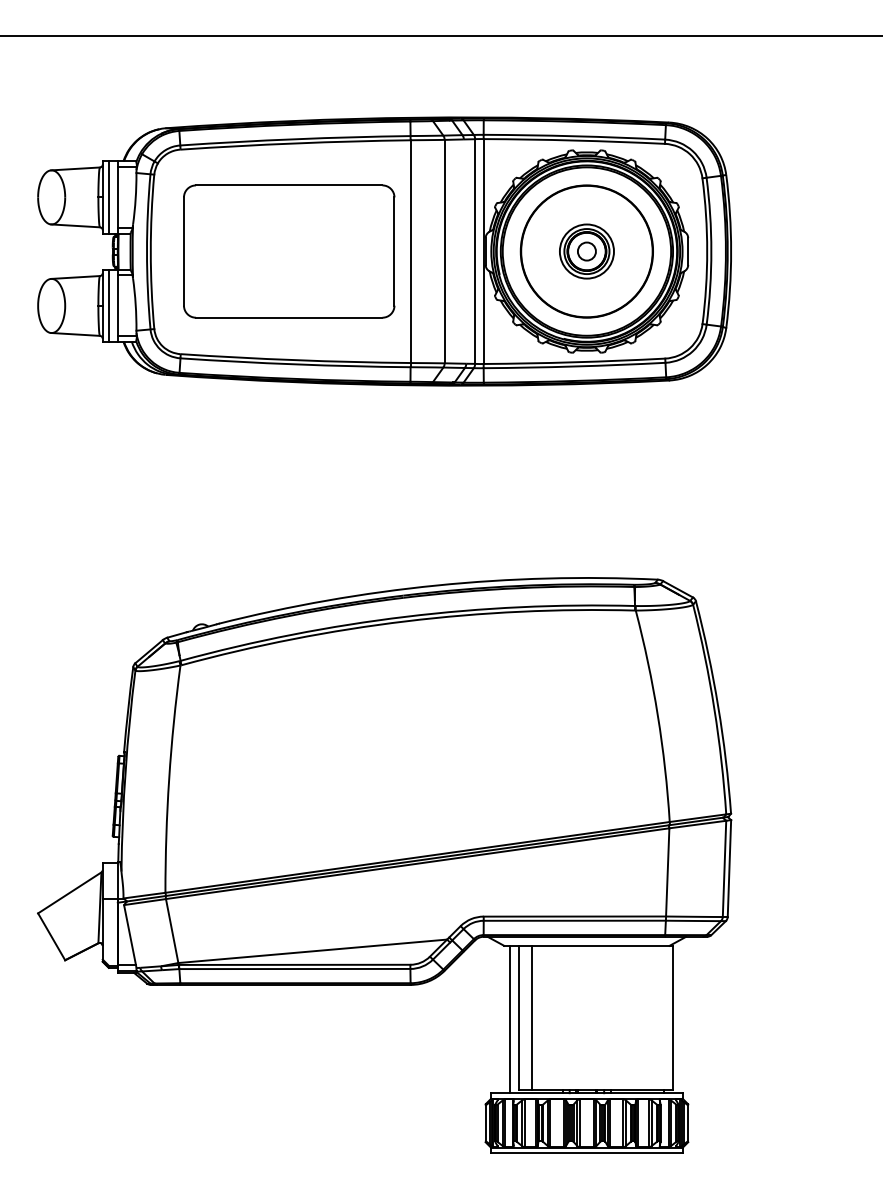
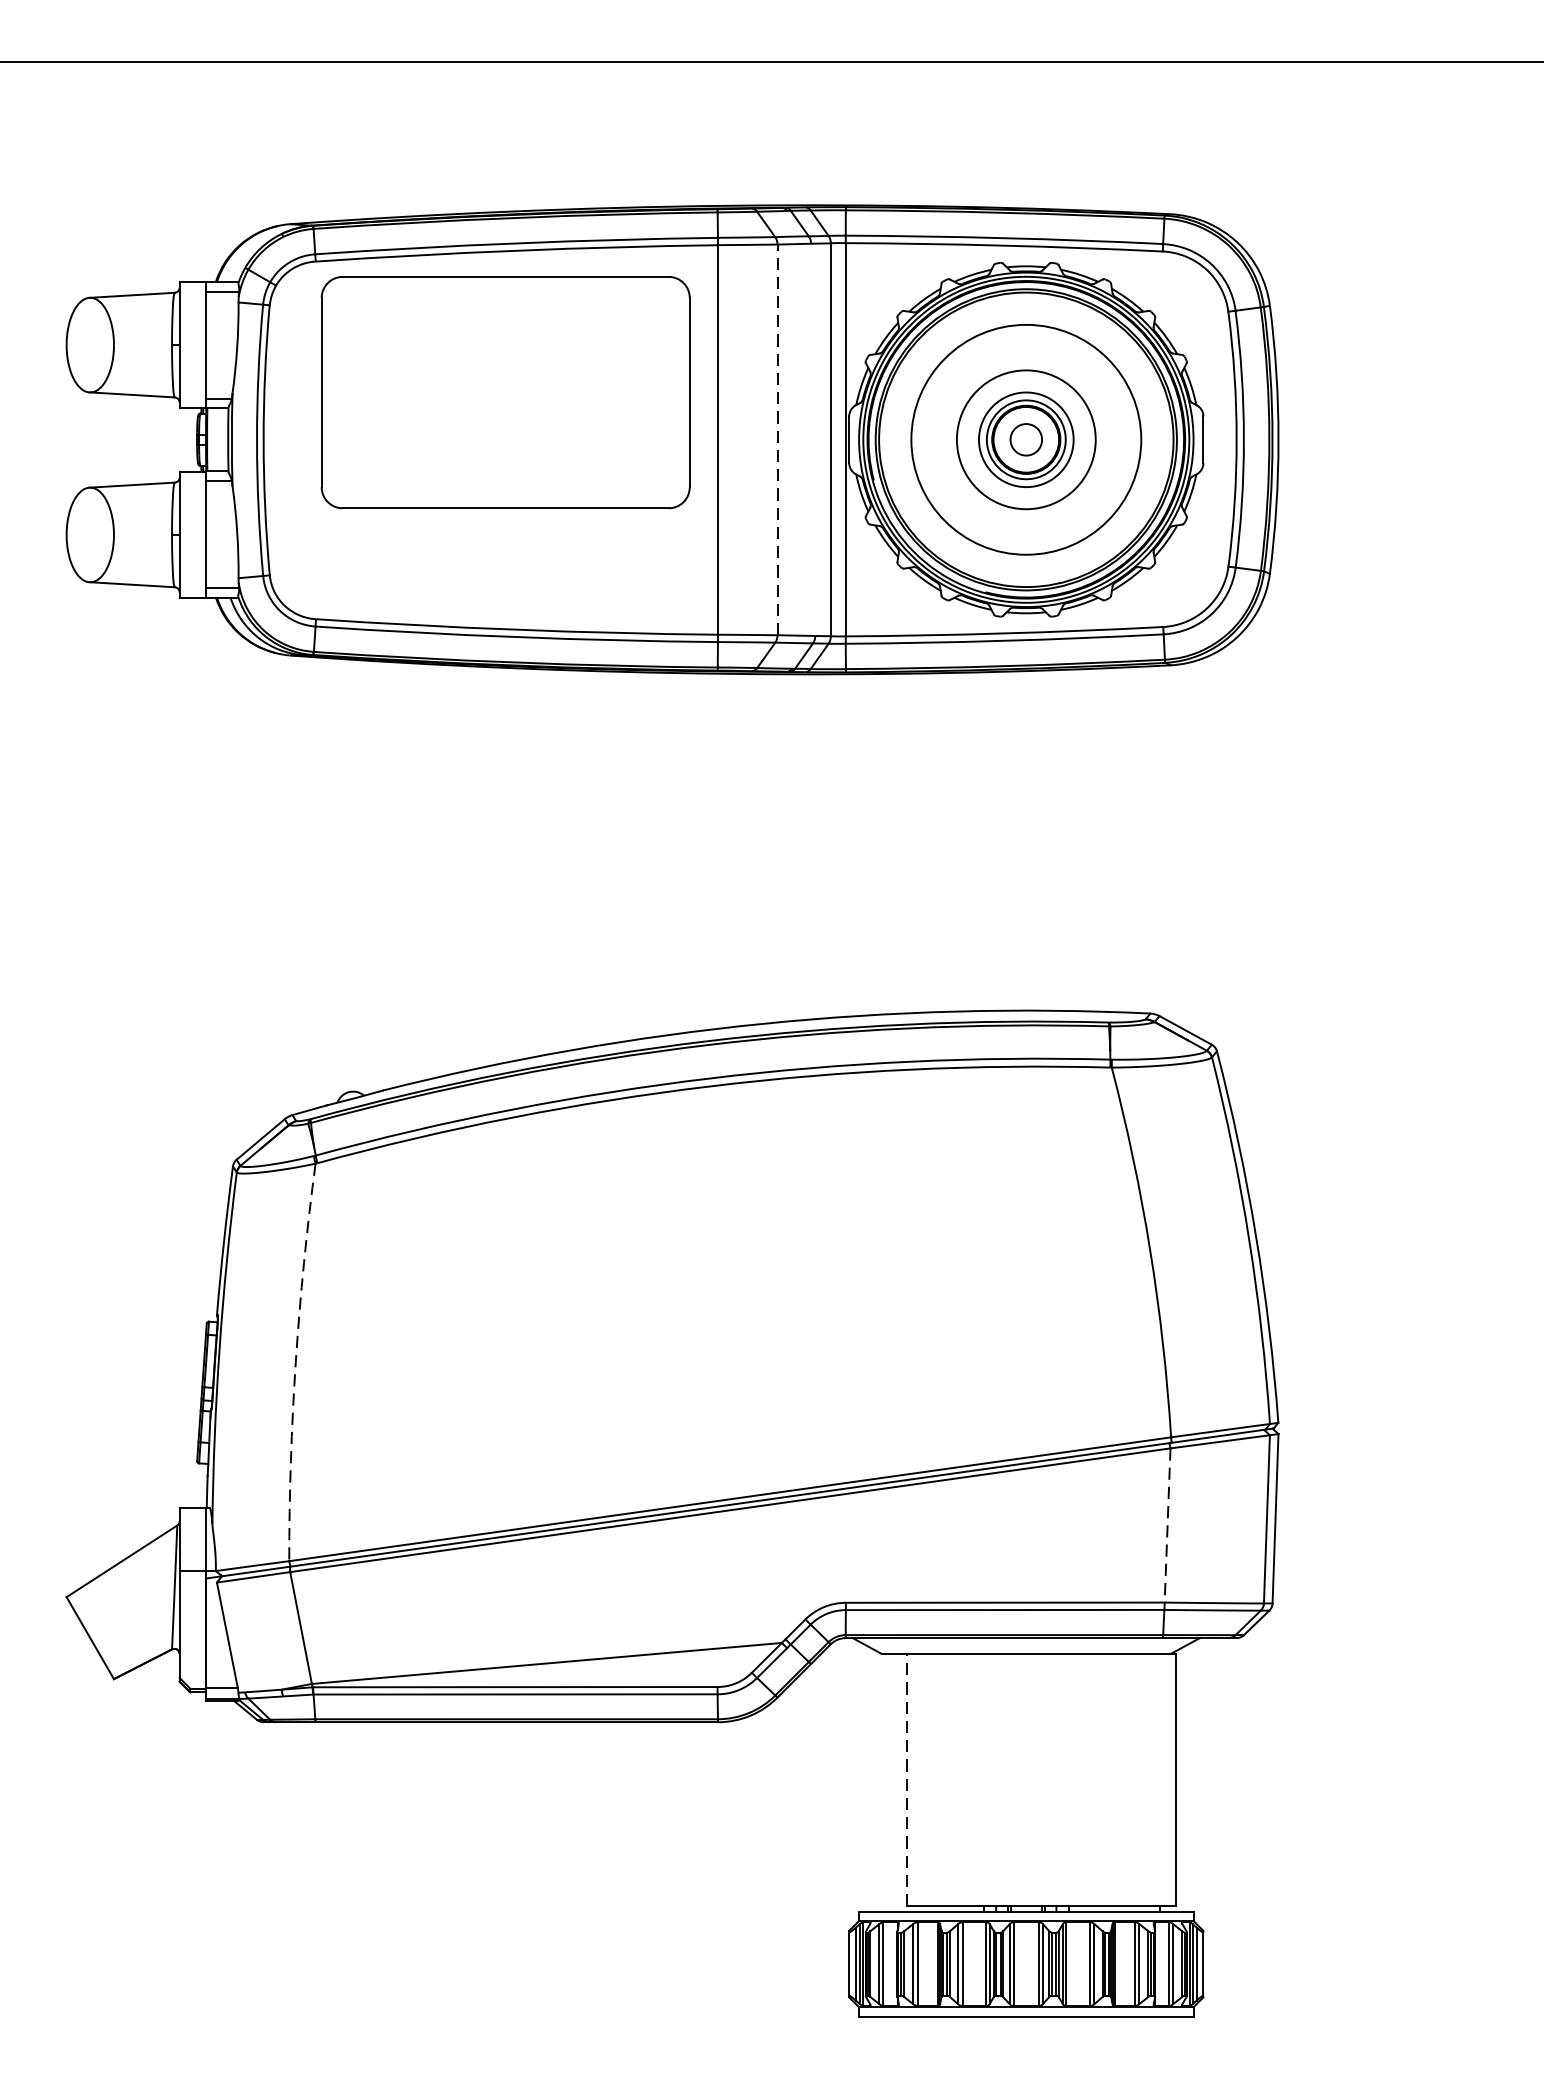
line: (108, 197) -> (189, 345), removed
part: (289, 251) -> (506, 392), moved
line: (444, 251) -> (777, 439), solid -> dashed
circle: (586, 251) -> (1025, 439), size x0.6
line: (108, 305) -> (189, 534), removed
arc: (169, 778) -> (296, 1361), solid -> dashed
line: (667, 872) -> (1167, 1525), solid -> dashed
line: (518, 1017) -> (906, 1779), solid -> dashed
line: (531, 1017) -> (929, 1779), removed
line: (510, 1019) -> (892, 1782), removed

